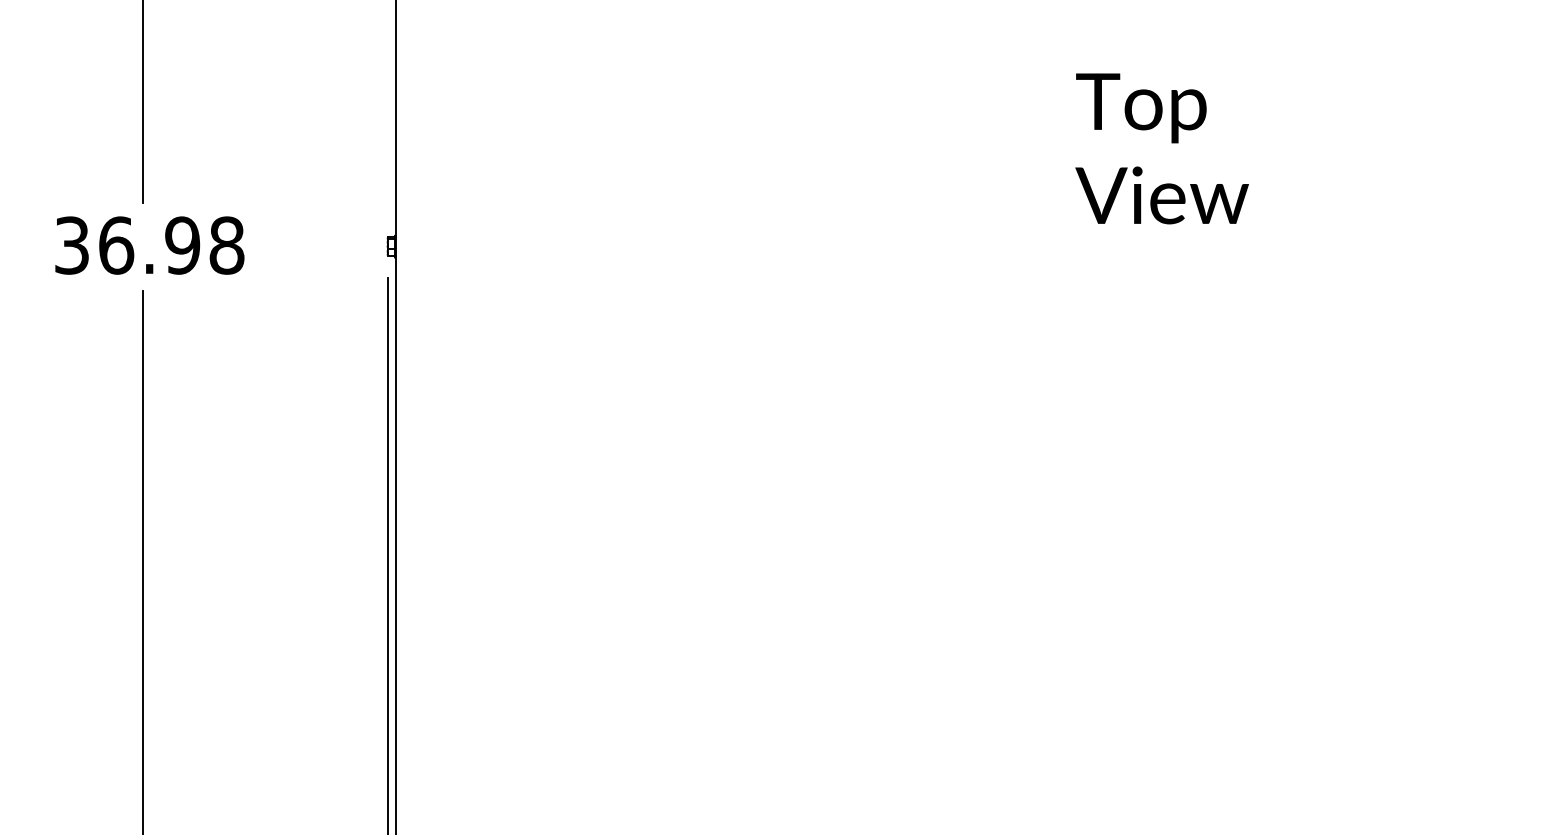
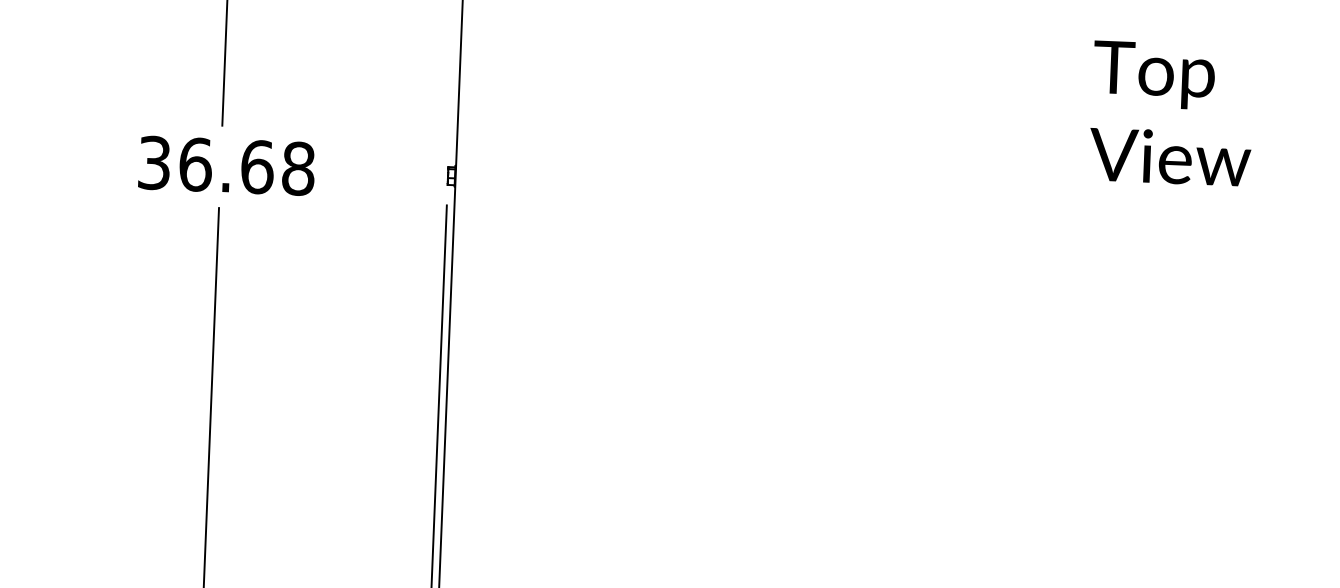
text: (182, 245) -> (257, 167), 36.98 -> 36.68

